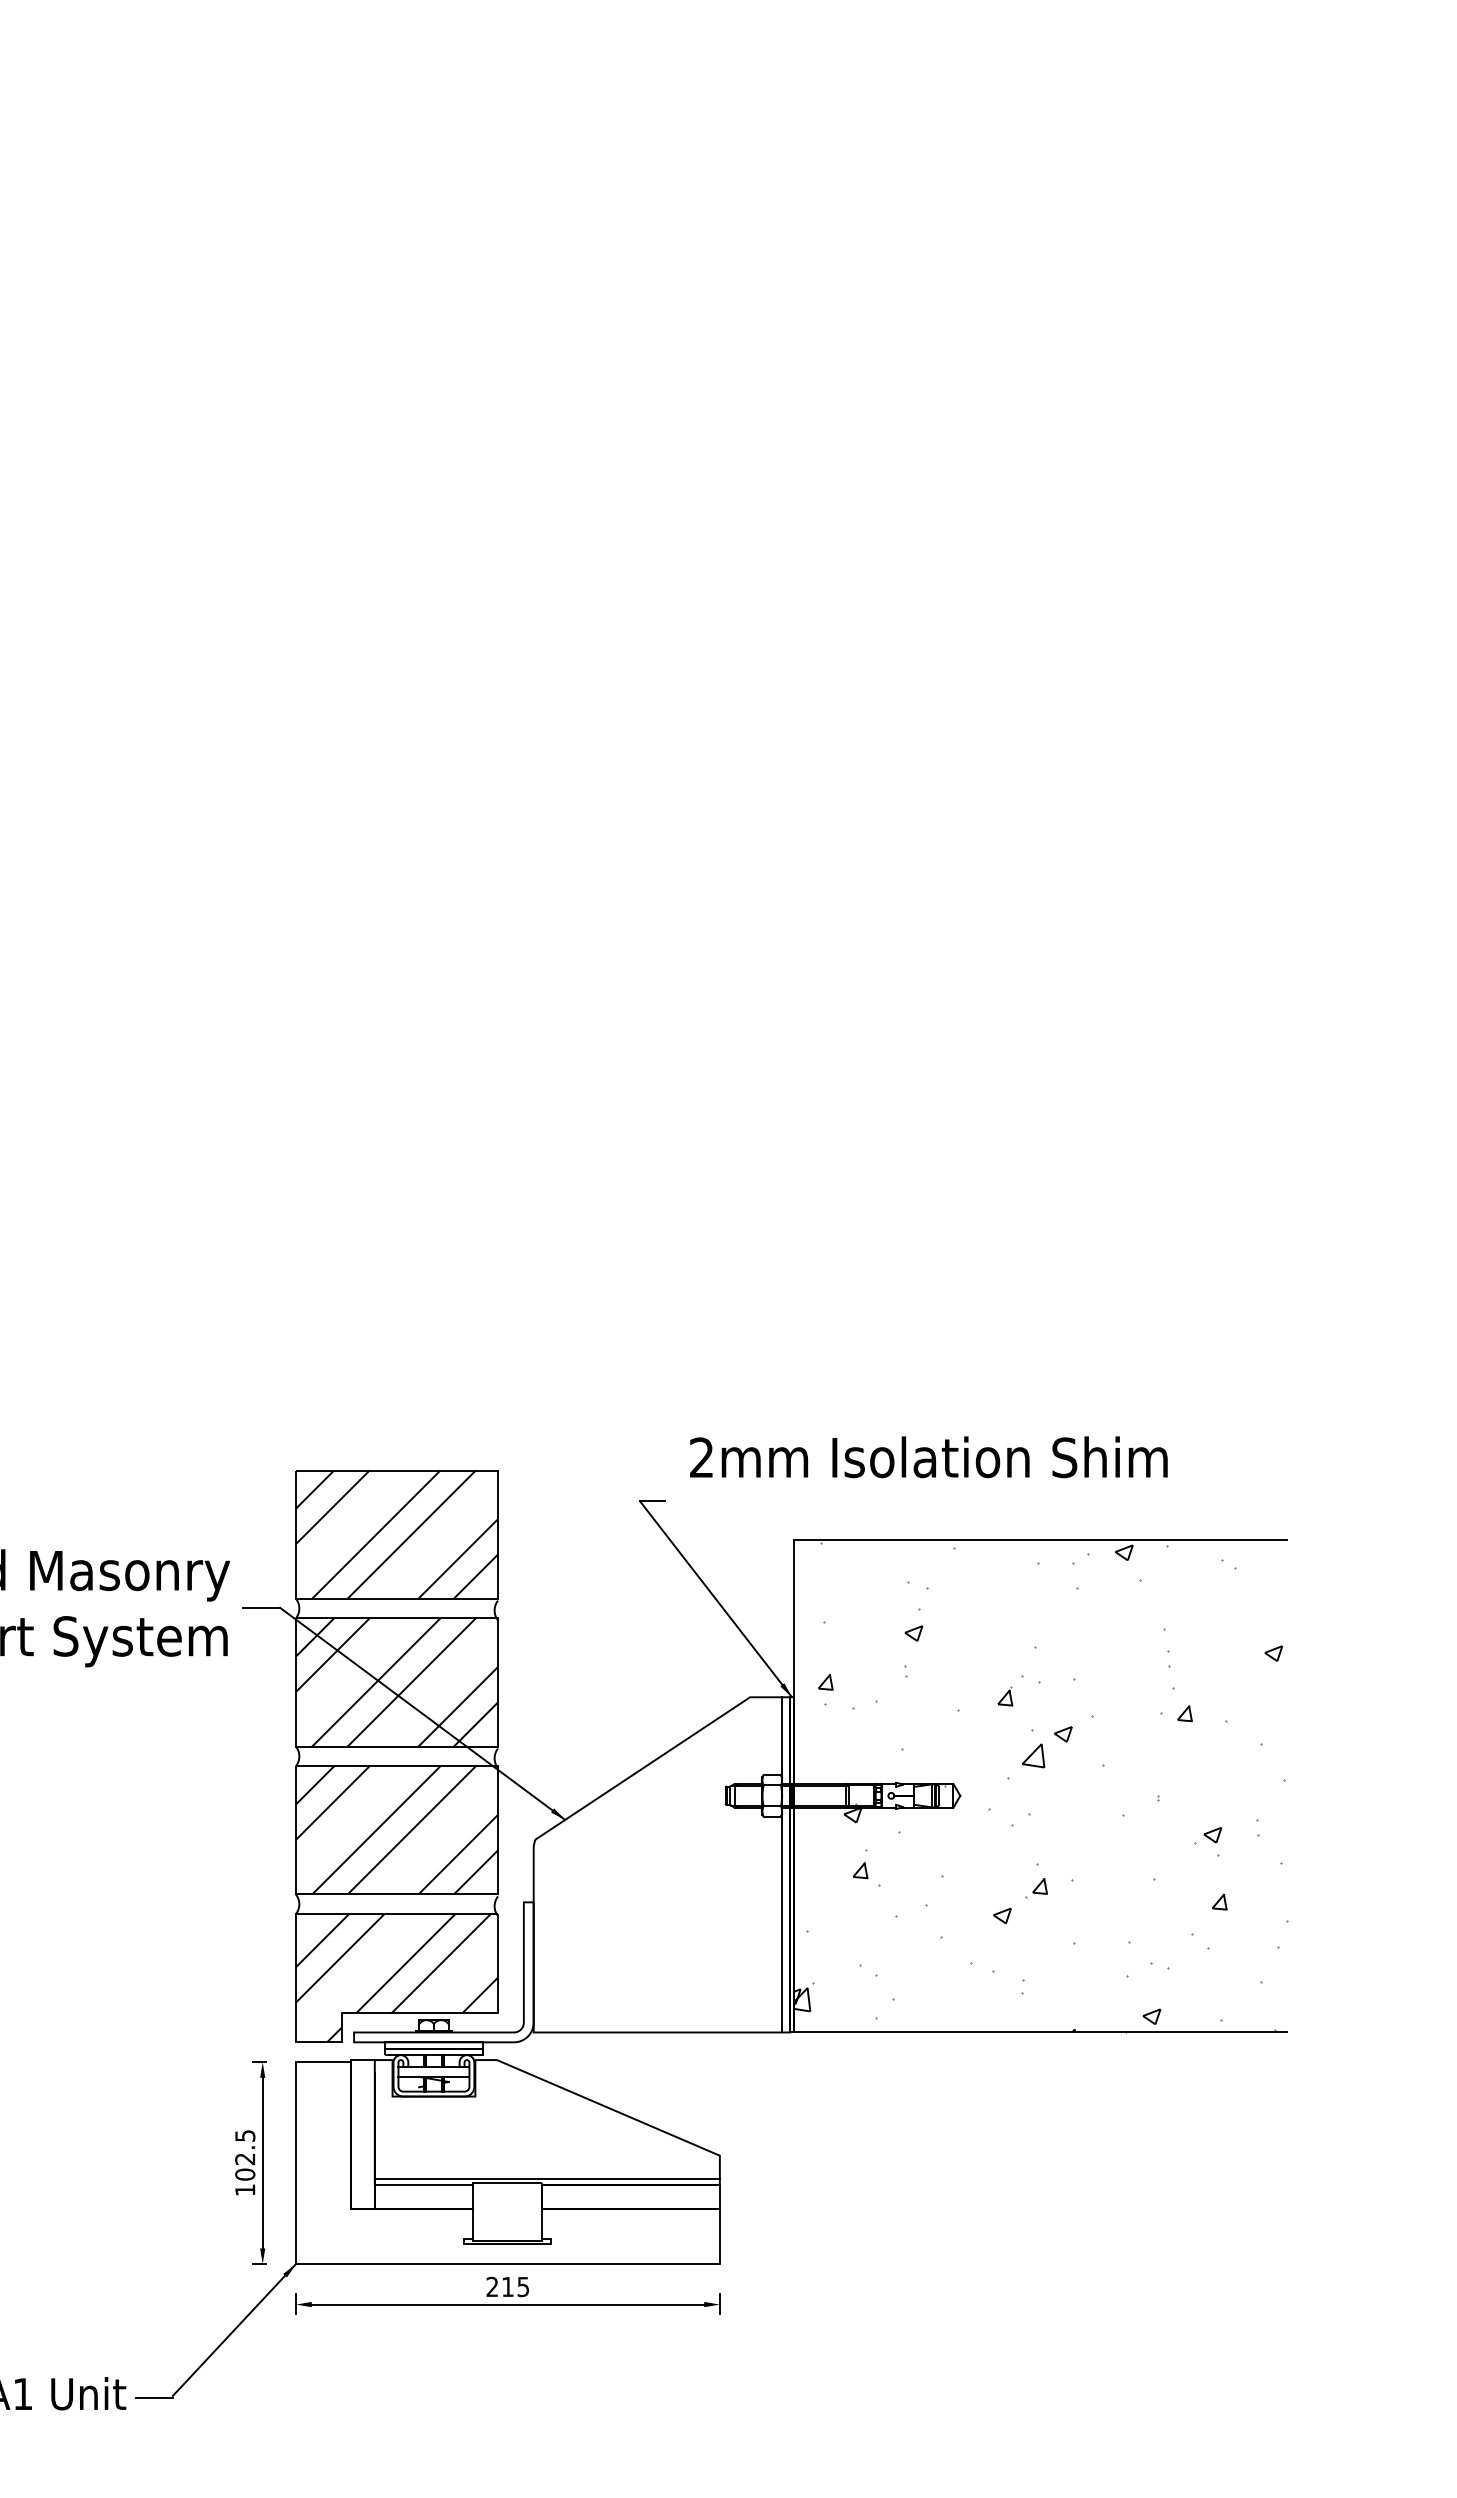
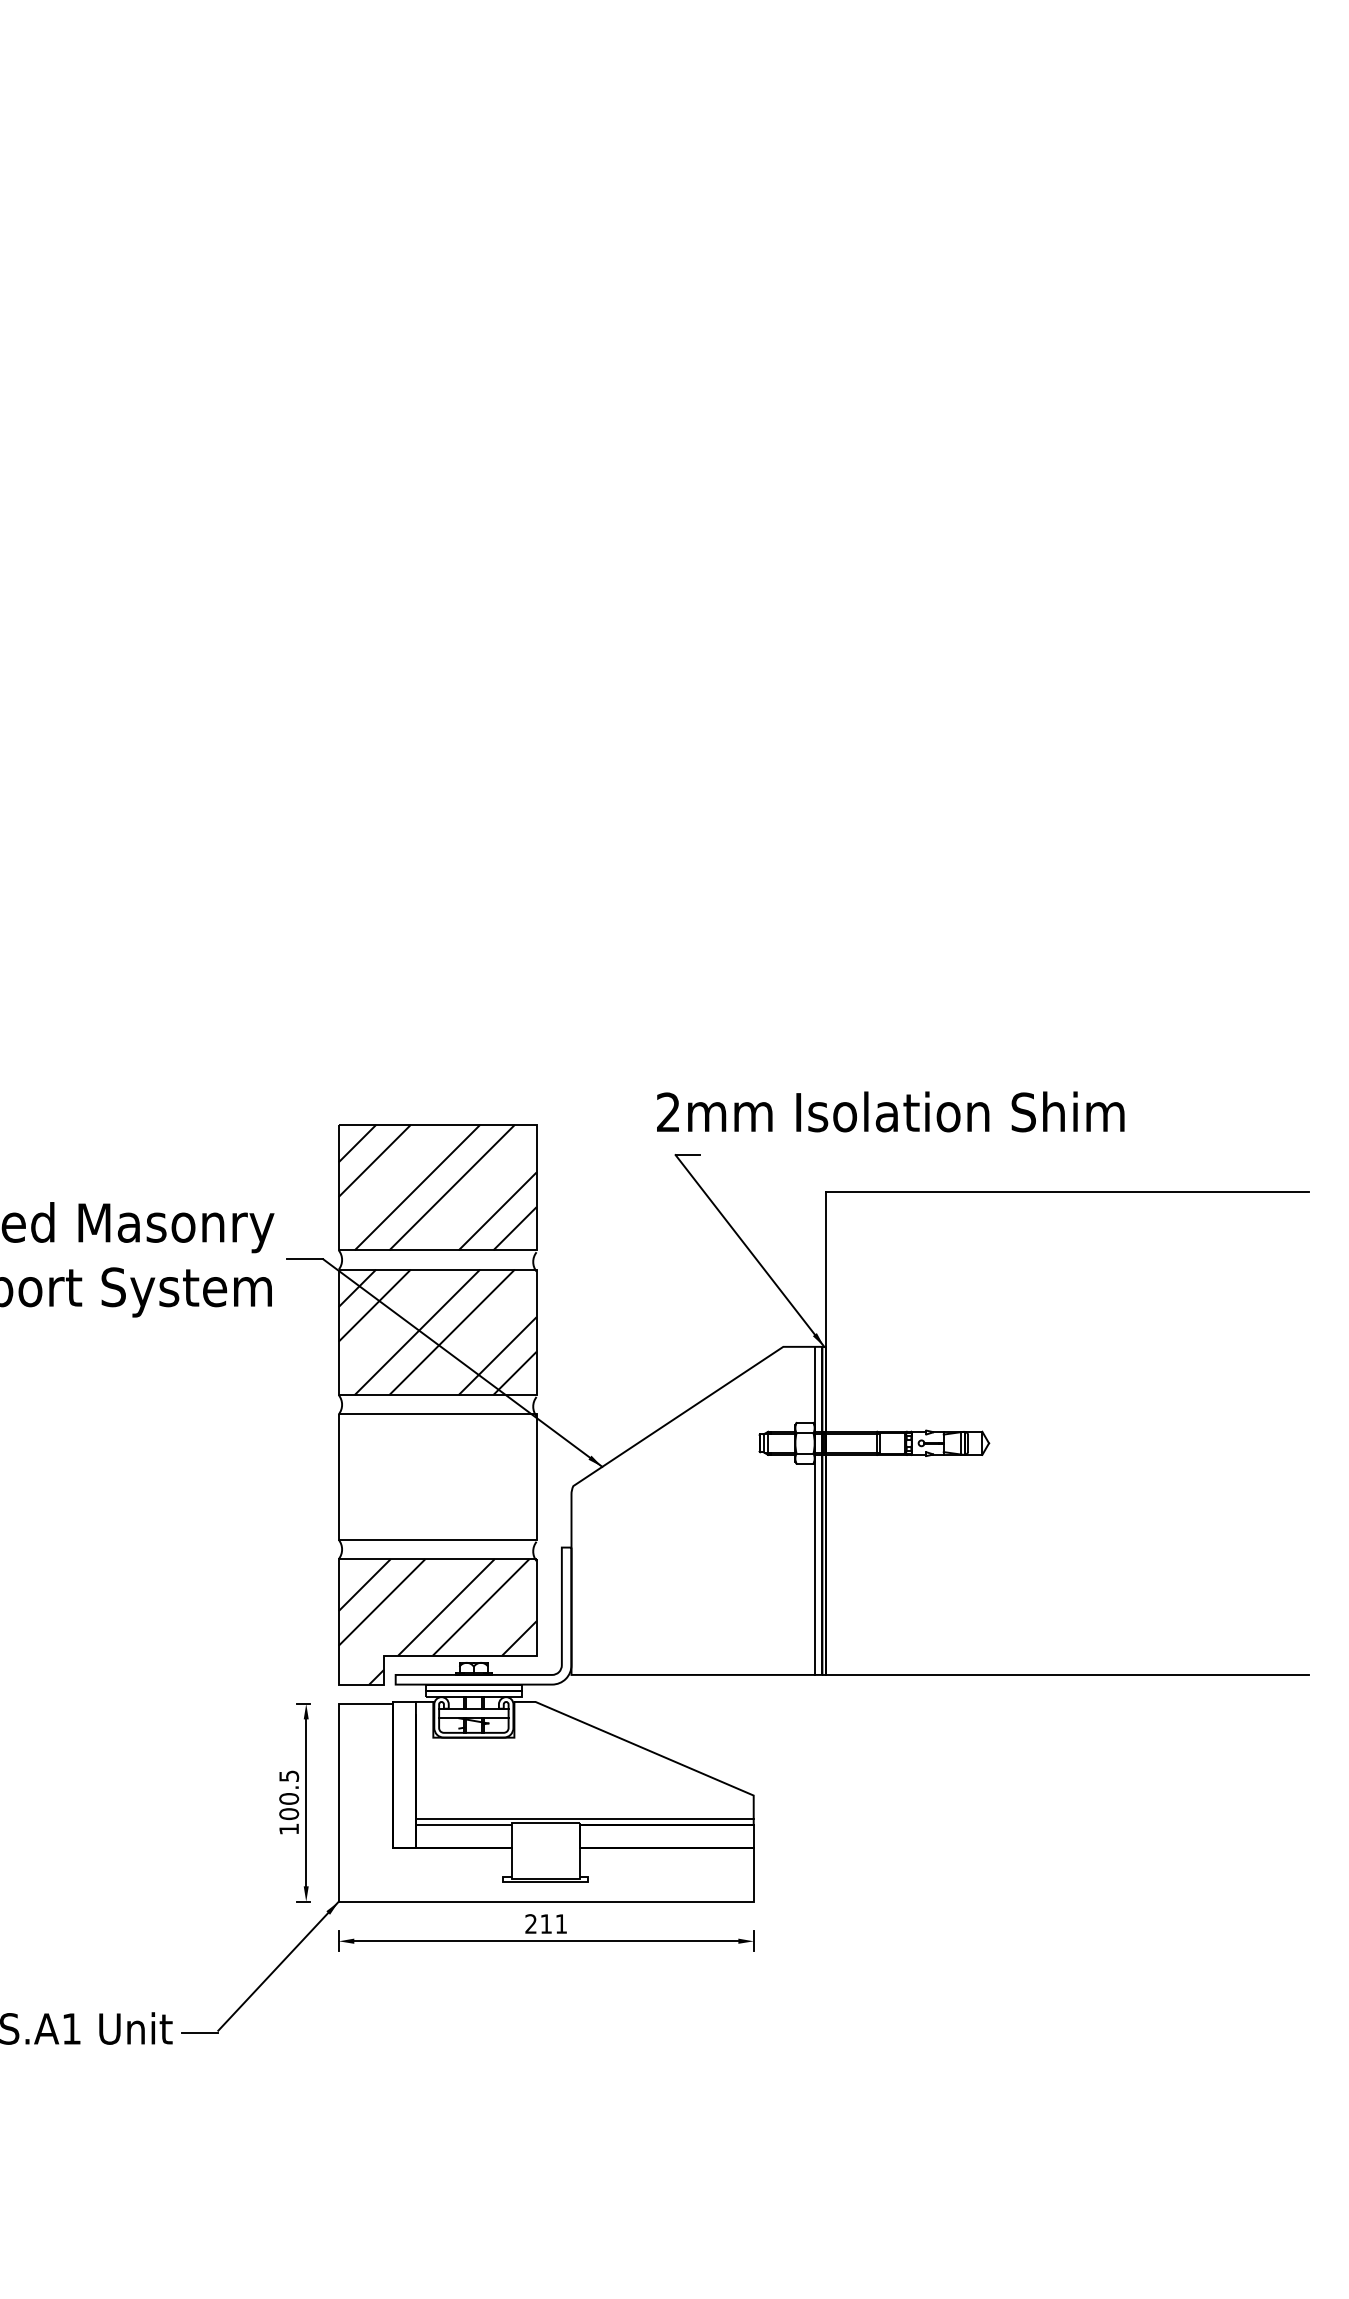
text: (928, 1457) -> (890, 1112), moved
hatch: (1039, 1787) -> (1066, 1435), removed
hatch: (396, 1830) -> (437, 1477), removed
text: (245, 2159) -> (289, 1799), 102.5 -> 100.5
text: (522, 2287) -> (560, 1924), 215 -> 211

